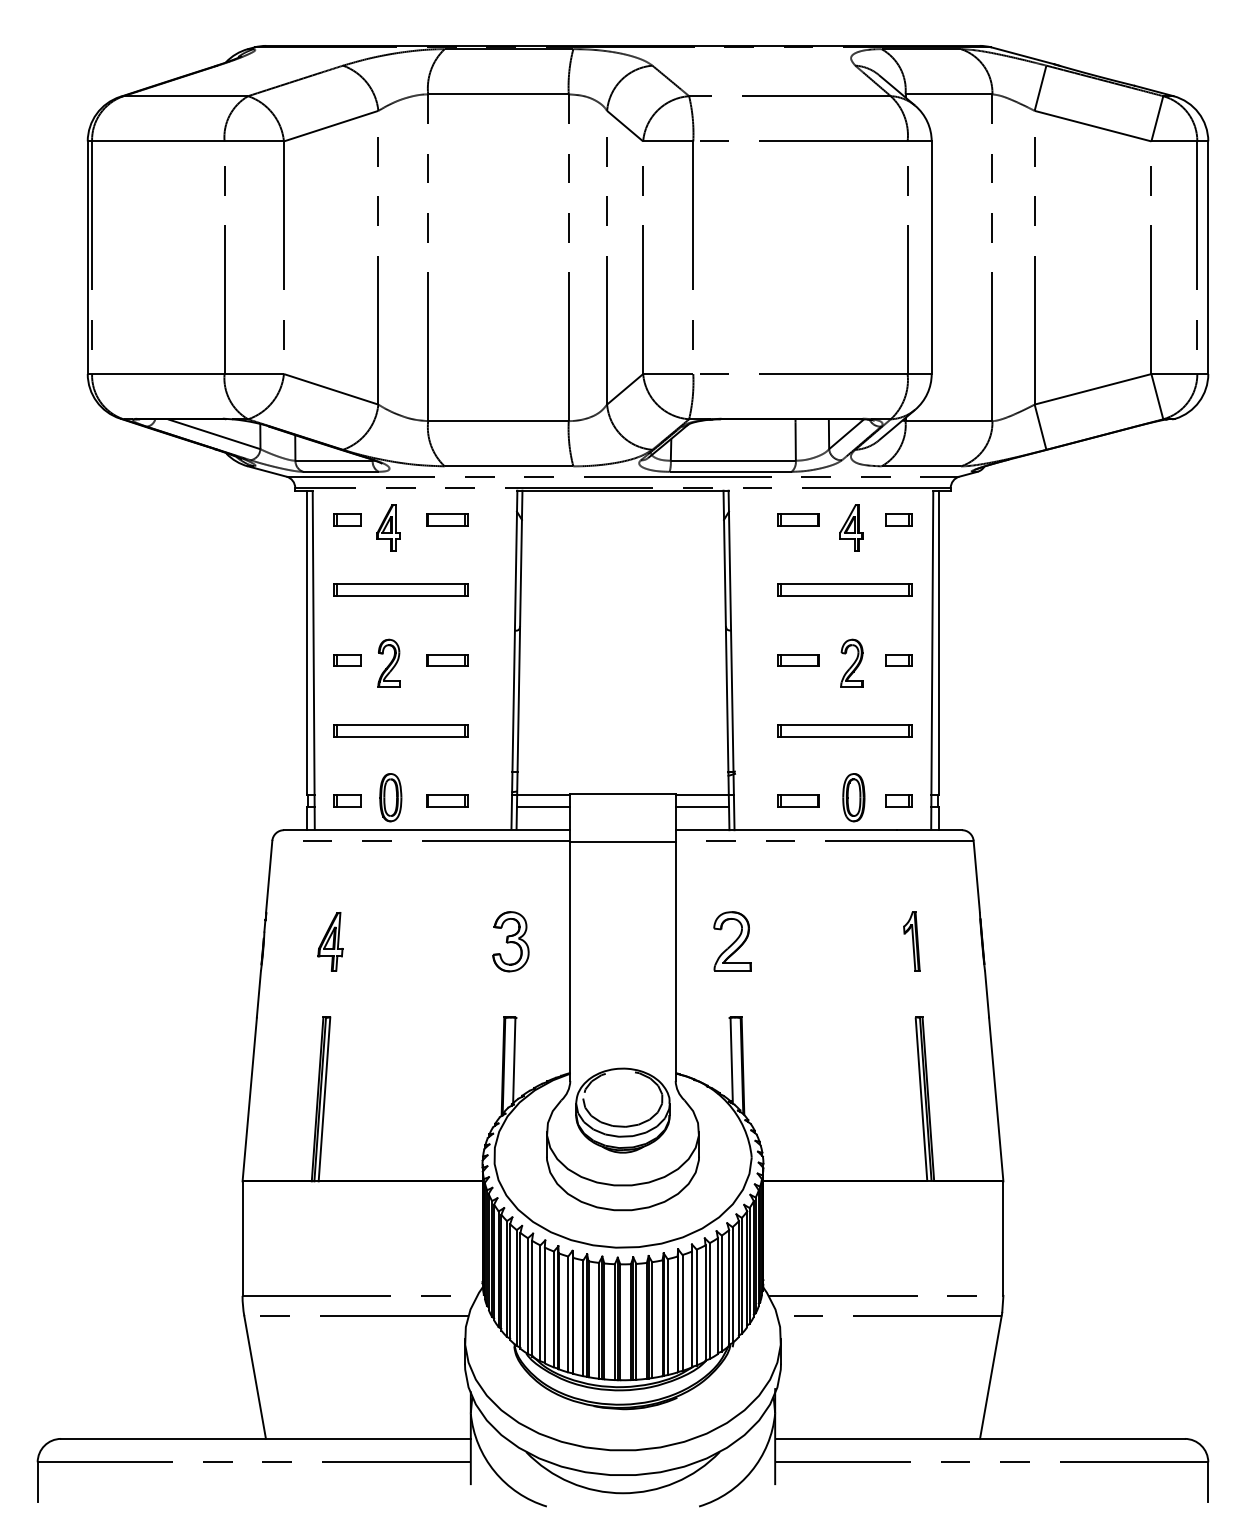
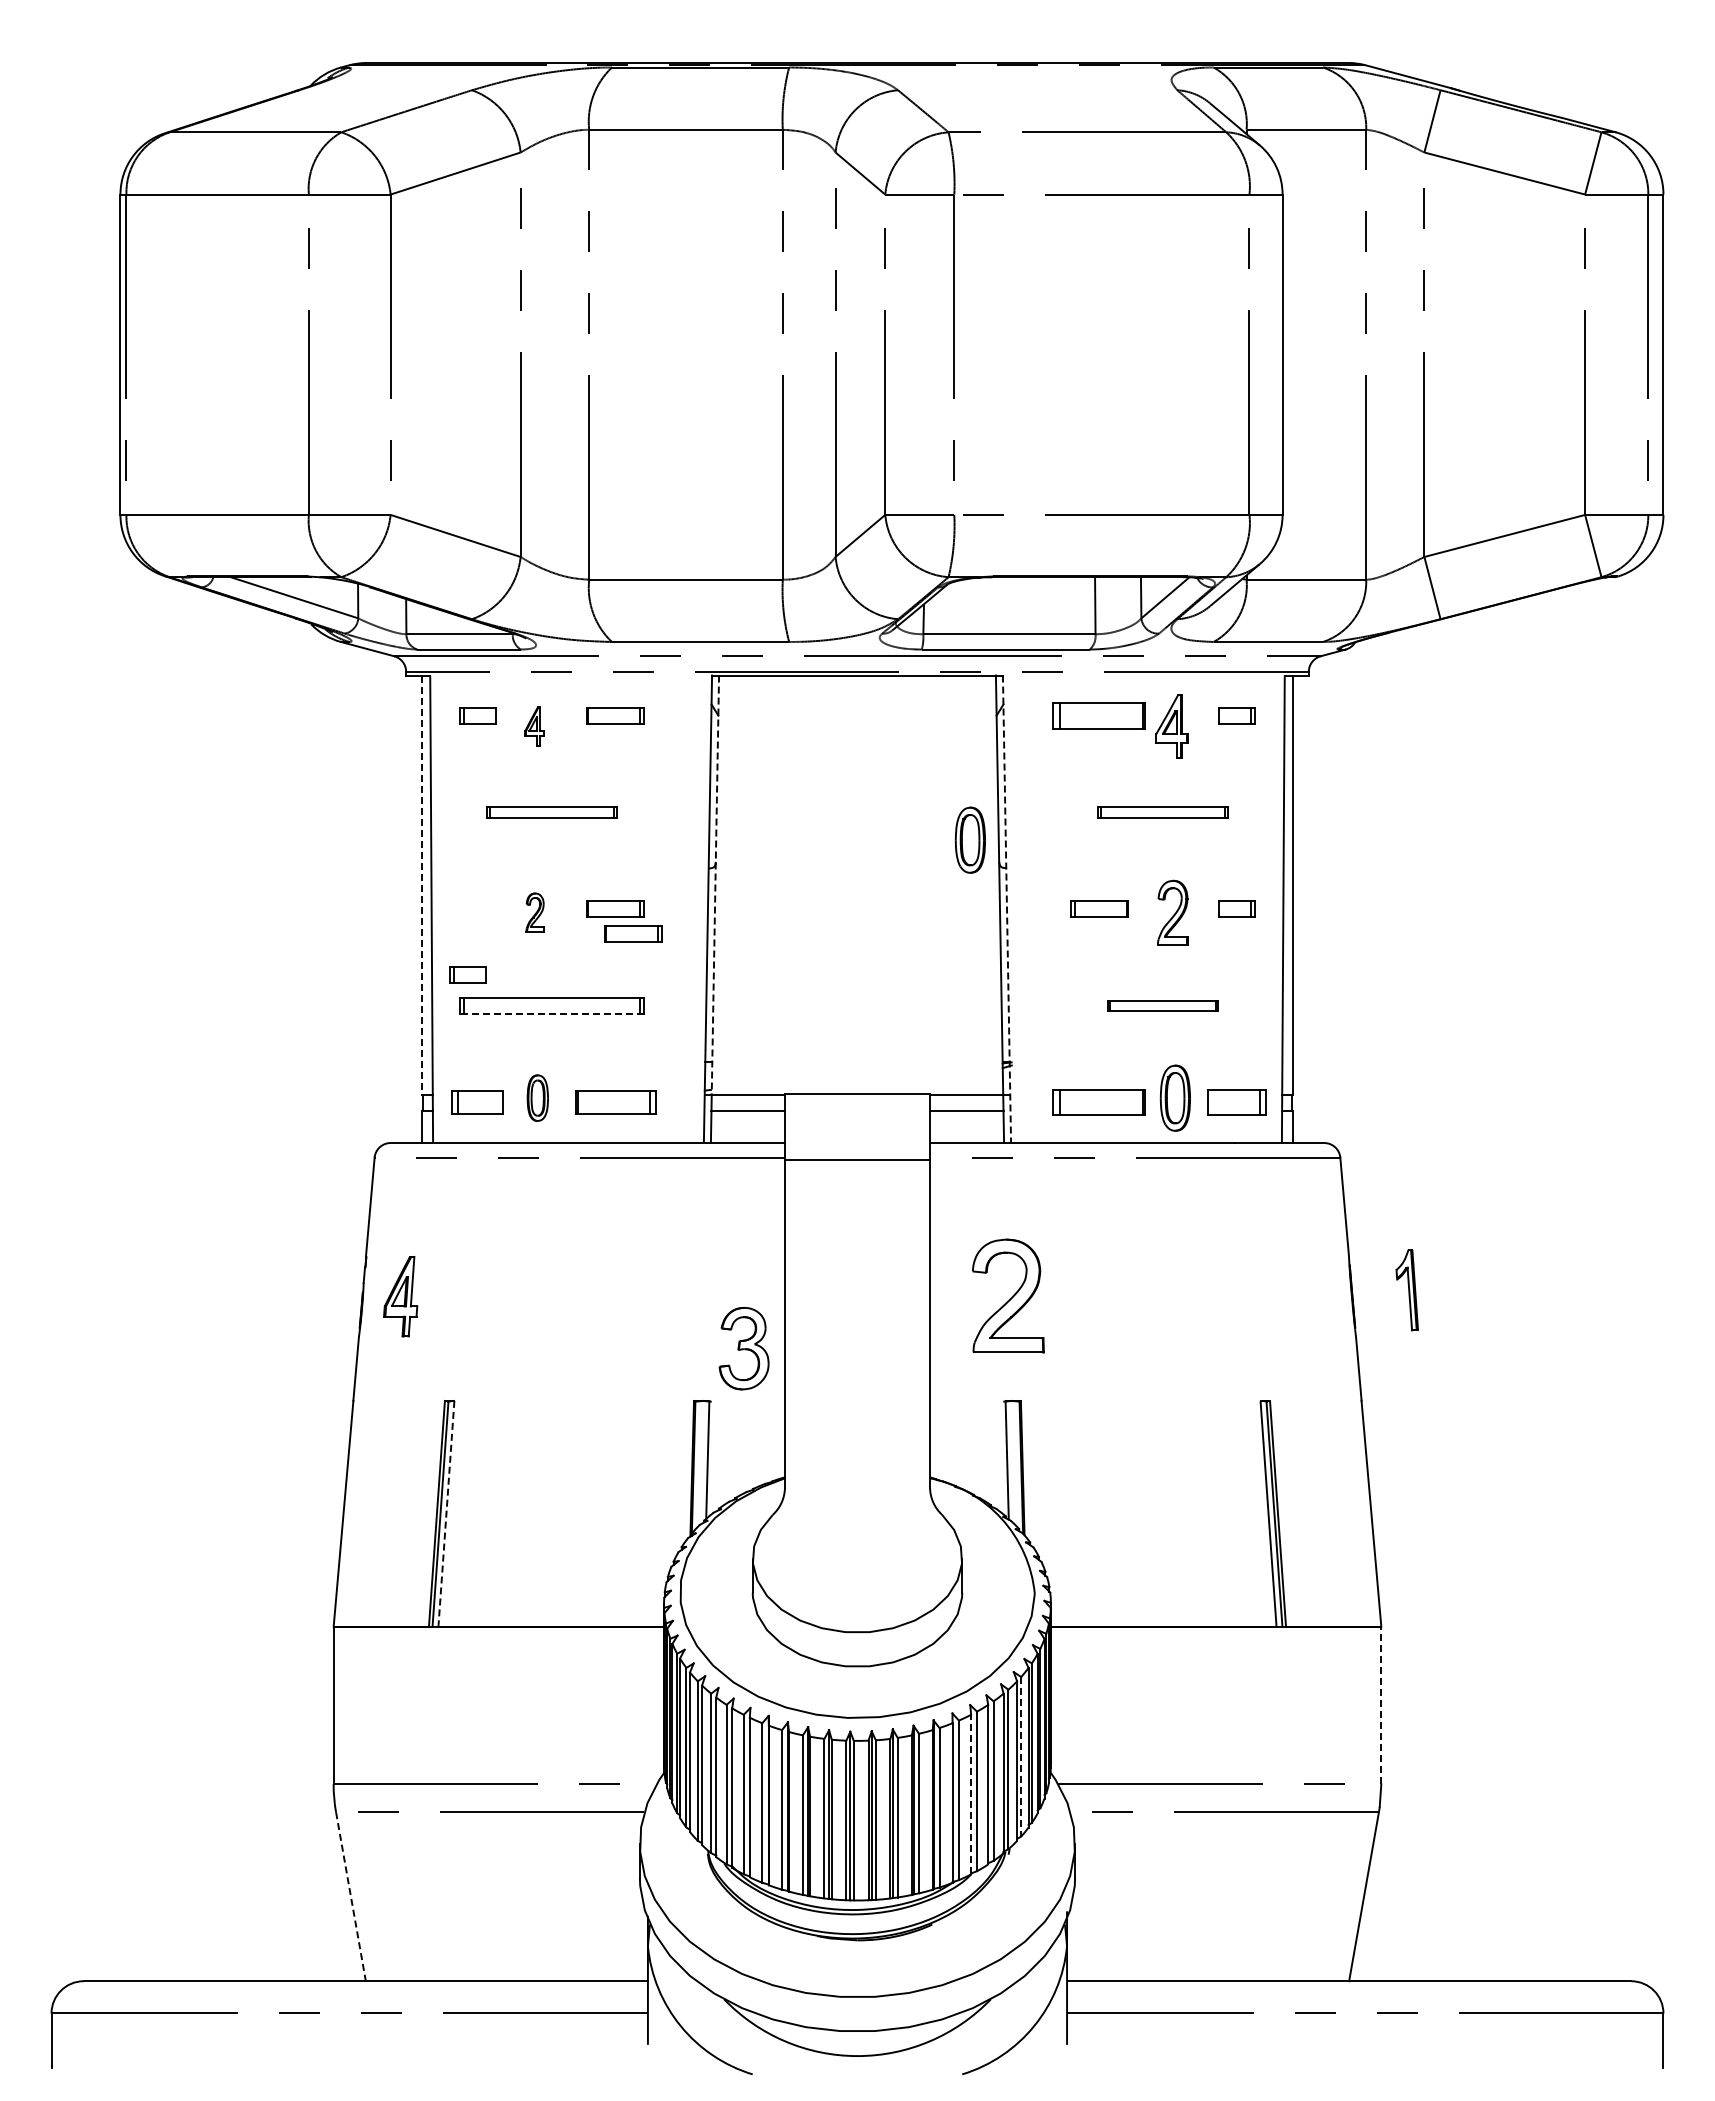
part: (798, 519) -> (1099, 715), size x1.6
part: (388, 527) -> (534, 726), size x0.6
part: (400, 590) -> (551, 812), size x0.7
part: (844, 590) -> (1162, 812), size x0.7
part: (704, 609) -> (969, 839), added
line: (307, 643) -> (422, 885), solid -> dashed
line: (519, 643) -> (715, 885), solid -> dashed
part: (347, 659) -> (467, 974), moved
line: (731, 660) -> (1007, 909), solid -> dashed
part: (388, 662) -> (534, 912), size x0.6
part: (460, 678) -> (633, 933), added
part: (844, 730) -> (1162, 1005), size x0.6
line: (400, 736) -> (551, 1014), solid -> dashed
part: (390, 797) -> (537, 1097), size x0.7
part: (347, 800) -> (477, 1102), size x1.4
part: (447, 800) -> (615, 1102), size x1.4
part: (798, 800) -> (1099, 1102), size x1.6
part: (898, 800) -> (1236, 1102), size x1.6
part: (330, 941) -> (400, 1296), moved
part: (510, 941) -> (743, 1348), moved
part: (732, 941) -> (1008, 1296), size x1.4
part: (911, 941) -> (1406, 1290), moved
line: (324, 1099) -> (446, 1514), solid -> dashed
part: (623, 1110) -> (857, 1528), removed
line: (1003, 1238) -> (1381, 1705), solid -> dashed
line: (742, 1275) -> (1021, 1756), solid -> dashed
line: (705, 1303) -> (971, 1794), solid -> dashed
line: (254, 1377) -> (350, 1896), solid -> dashed

